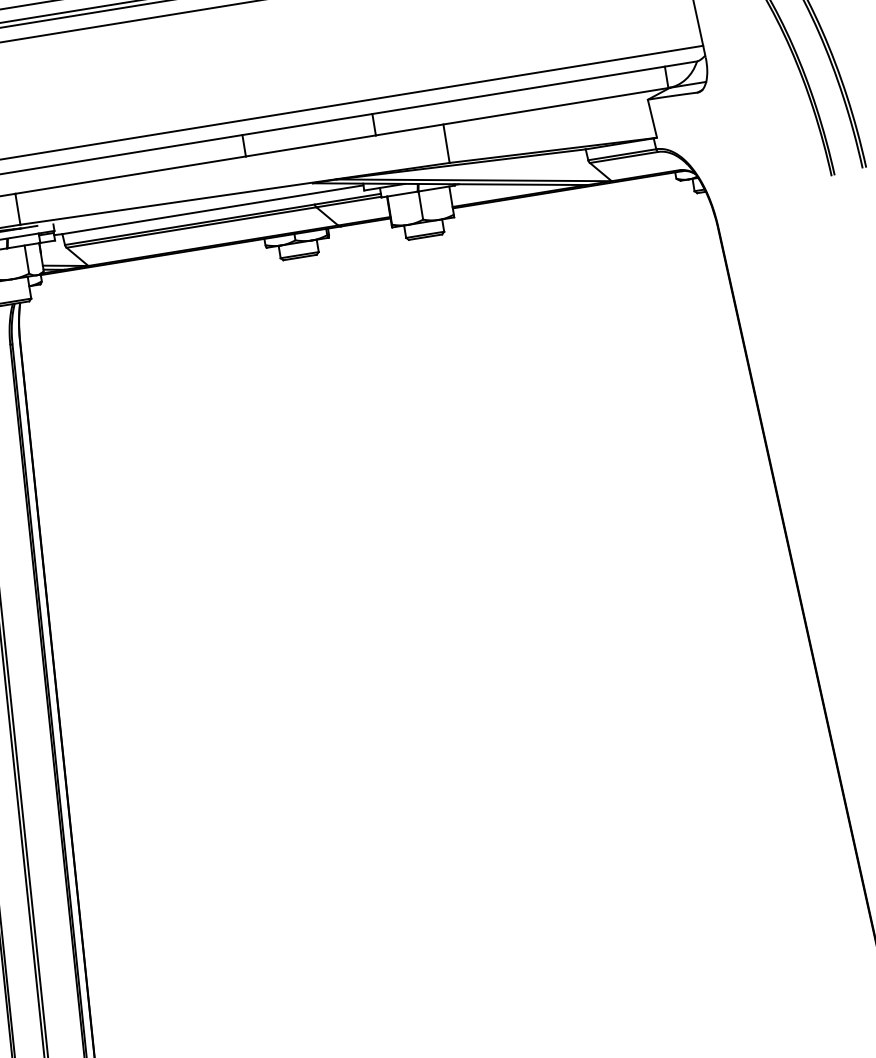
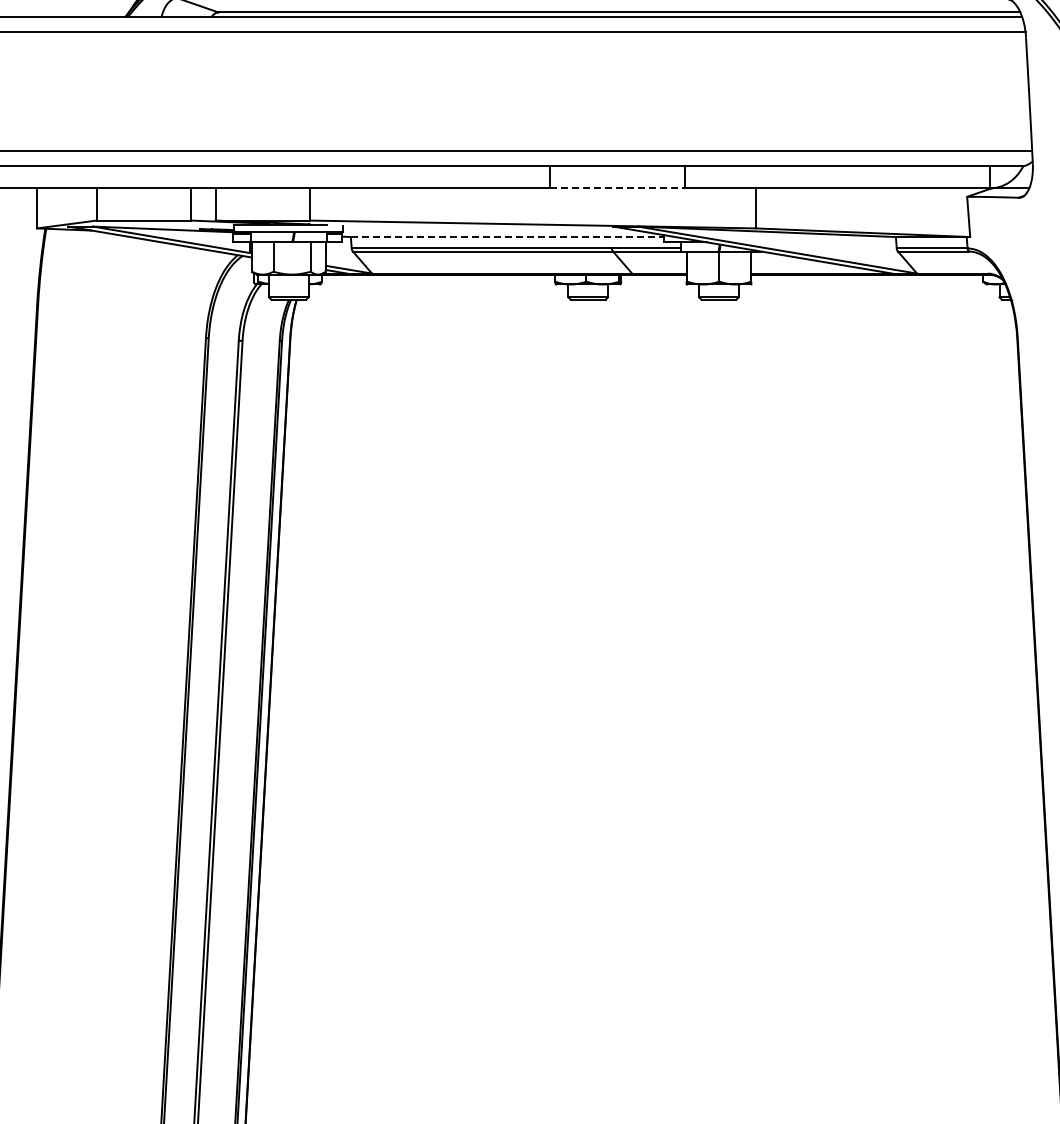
line: (310, 146) -> (617, 188), solid -> dashed
line: (212, 210) -> (507, 237), solid -> dashed

